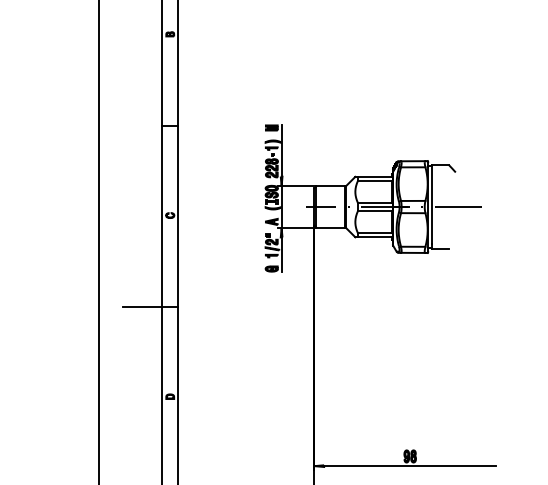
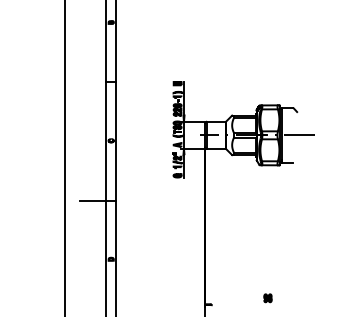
line: (409, 465) -> (267, 304), removed

